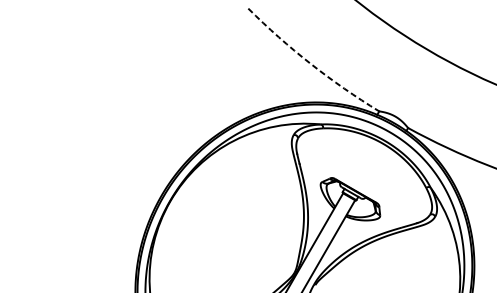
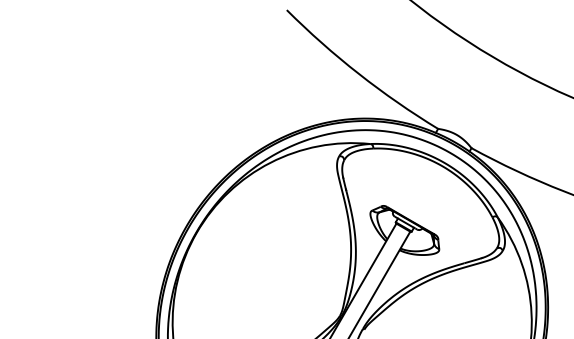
arc: (310, 63) -> (358, 73), dashed -> solid

